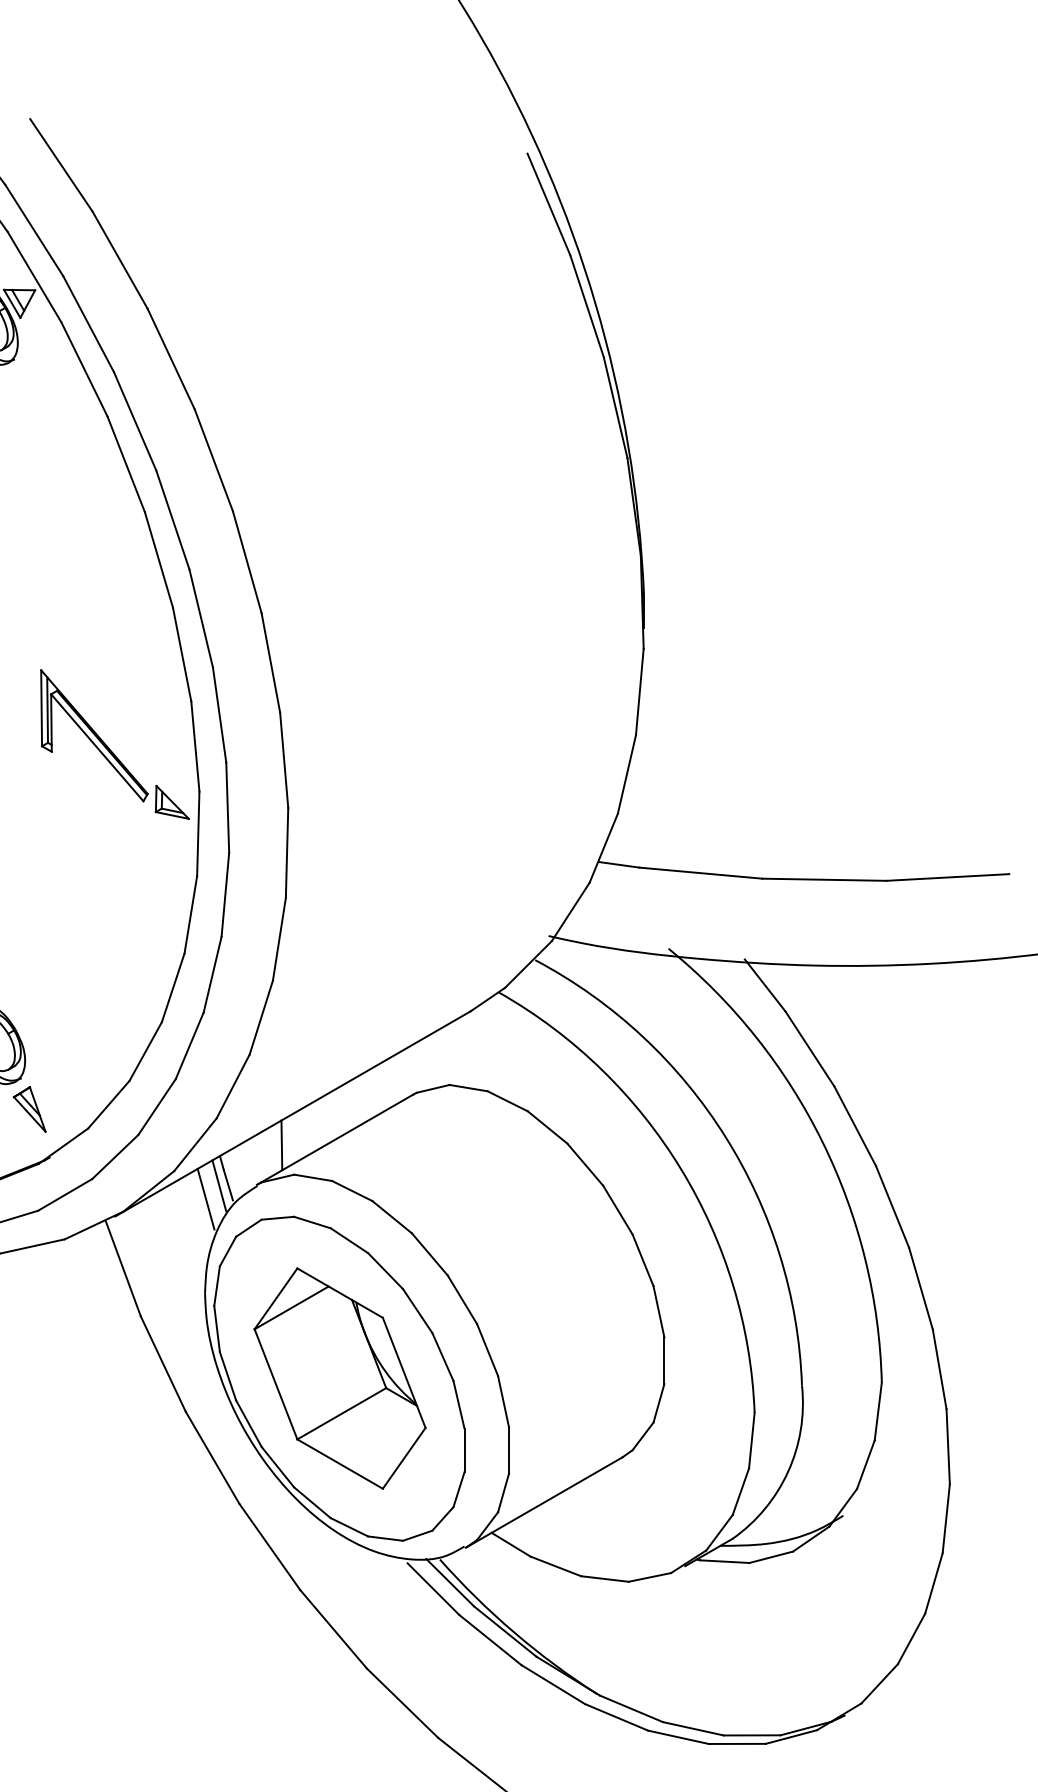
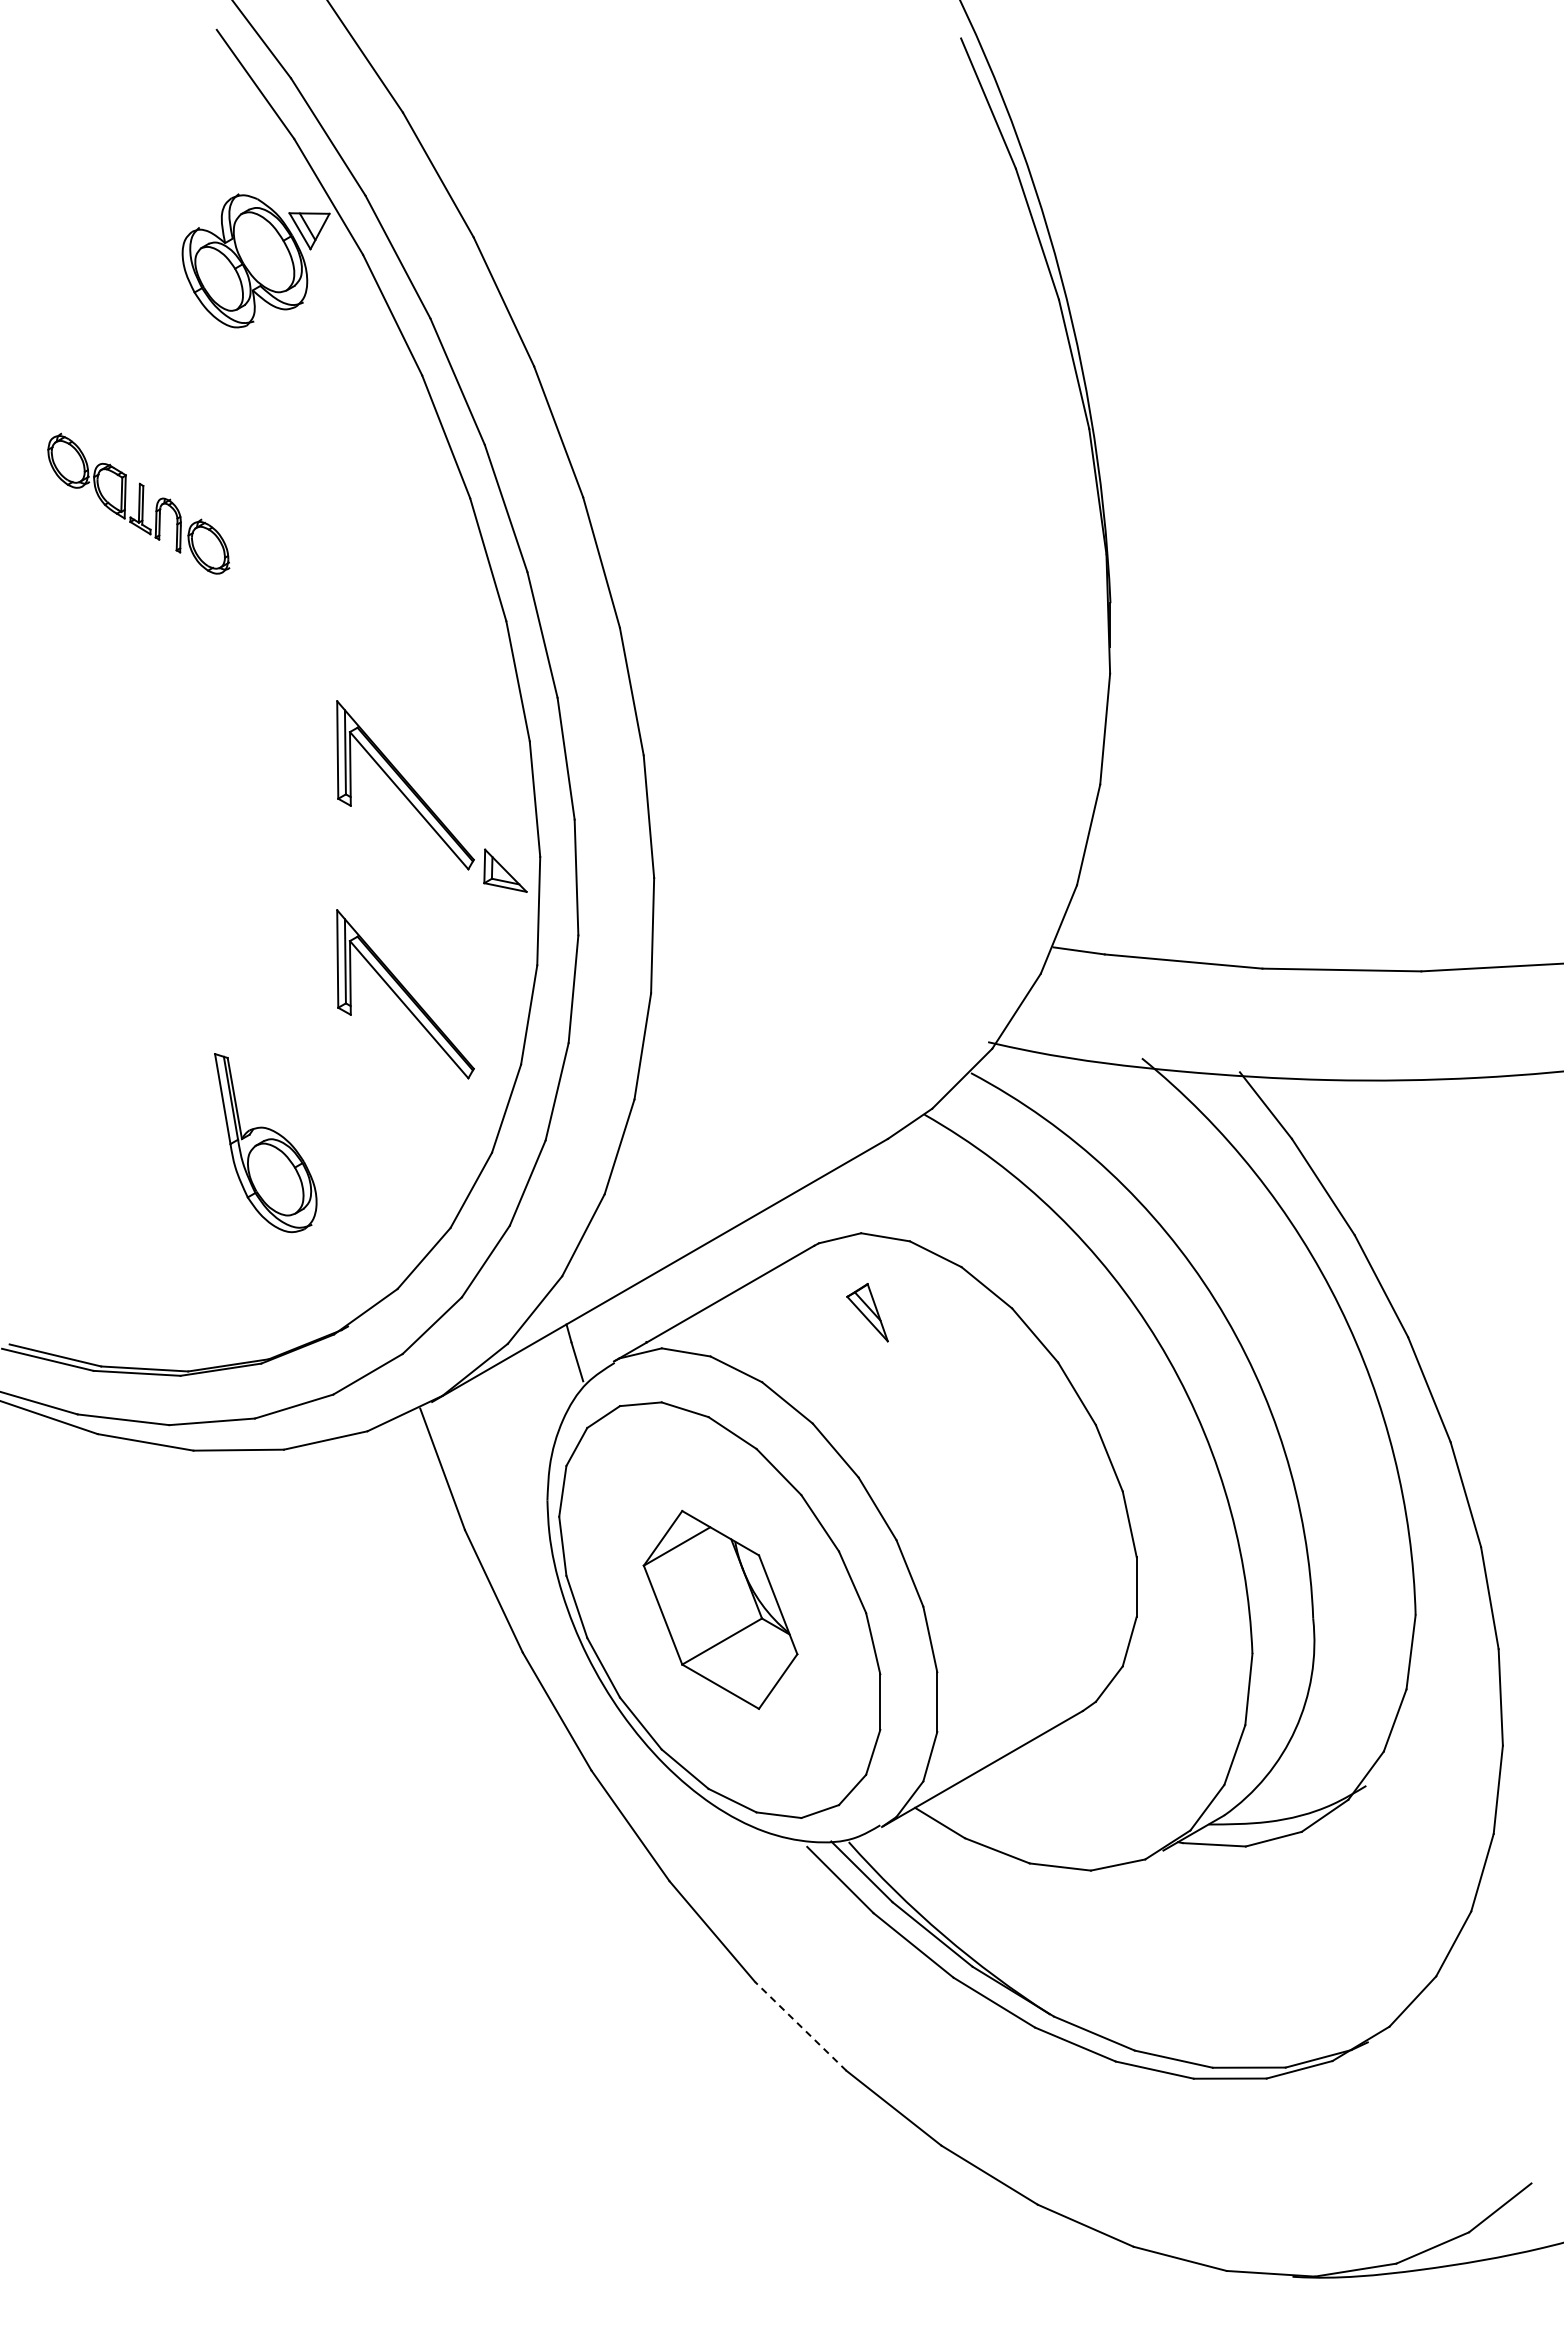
part: (94, 898) -> (405, 994), added
part: (29, 1109) -> (867, 1312), moved
line: (281, 1144) -> (645, 1309), removed
line: (219, 1185) -> (565, 1362), removed
line: (205, 1198) -> (548, 1379), removed
part: (339, 1378) -> (720, 1609), size x0.7
line: (402, 1703) -> (800, 2026), solid -> dashed

